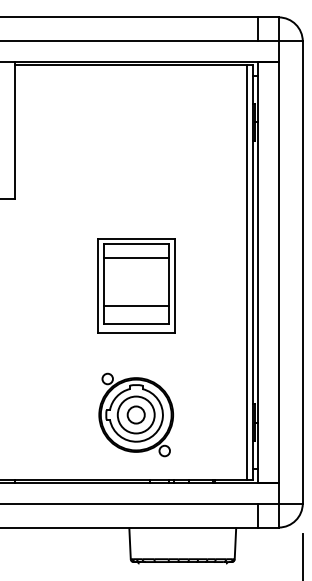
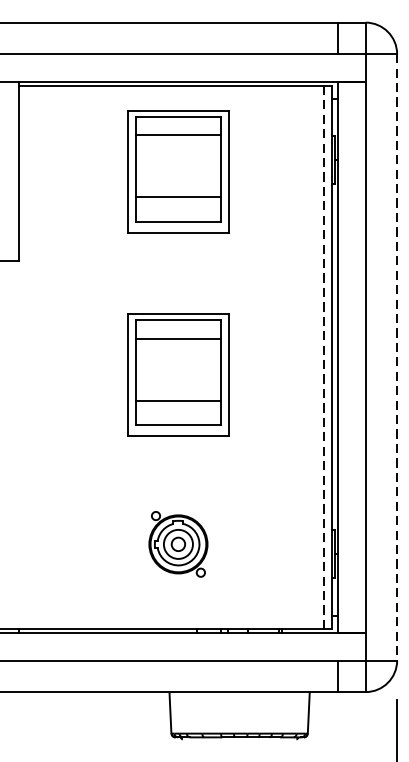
part: (136, 130) -> (178, 171), added
line: (247, 271) -> (324, 356), solid -> dashed
line: (302, 272) -> (396, 357), solid -> dashed
part: (135, 414) -> (177, 543), size x0.6

